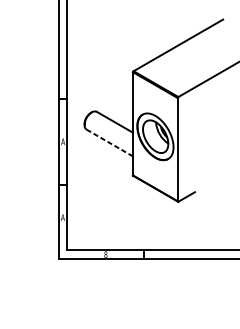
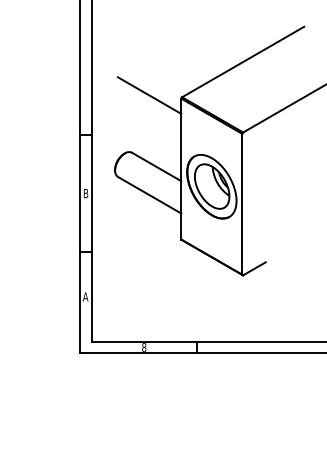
line: (109, 69) -> (149, 95), added
text: (62, 141) -> (85, 193), A -> B
line: (109, 143) -> (149, 195), dashed -> solid

